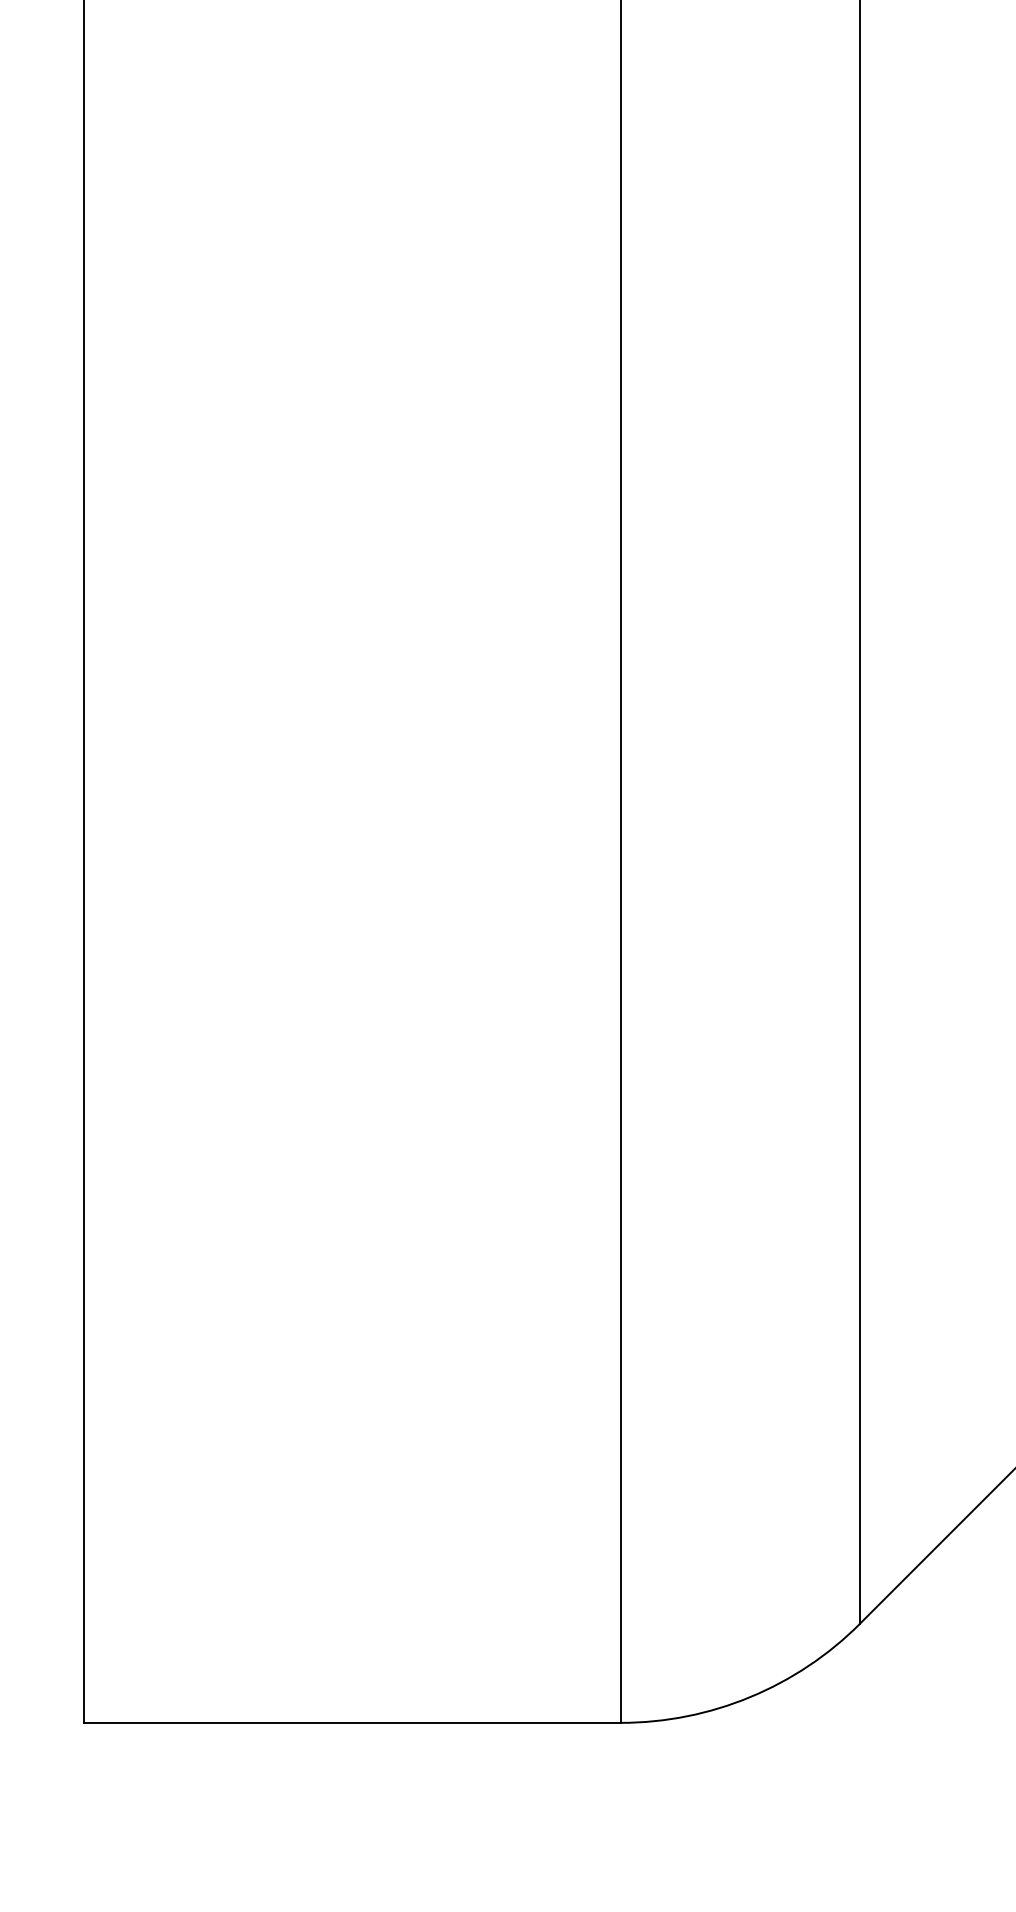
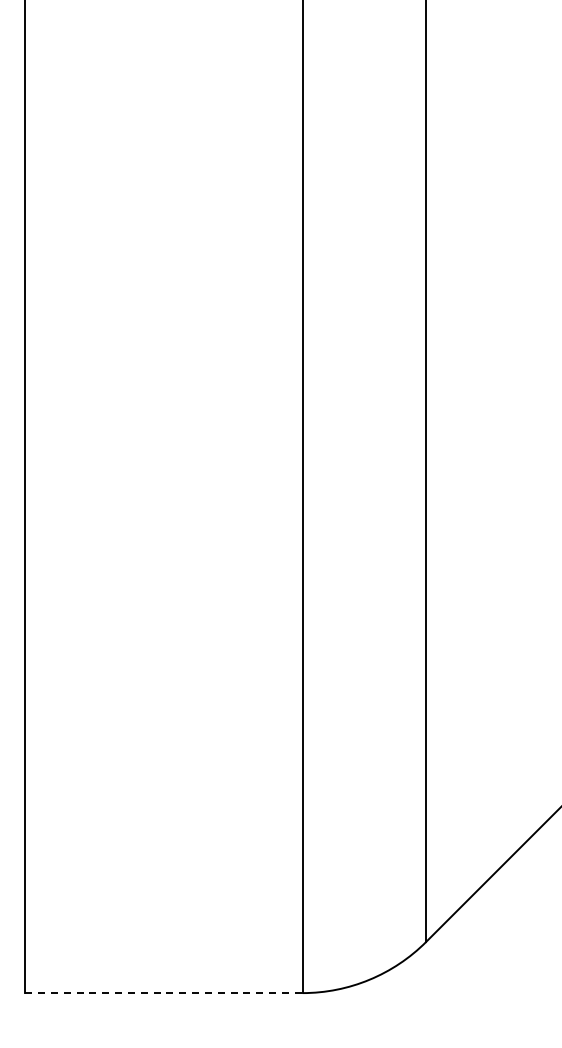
line: (351, 1723) -> (163, 993), solid -> dashed

